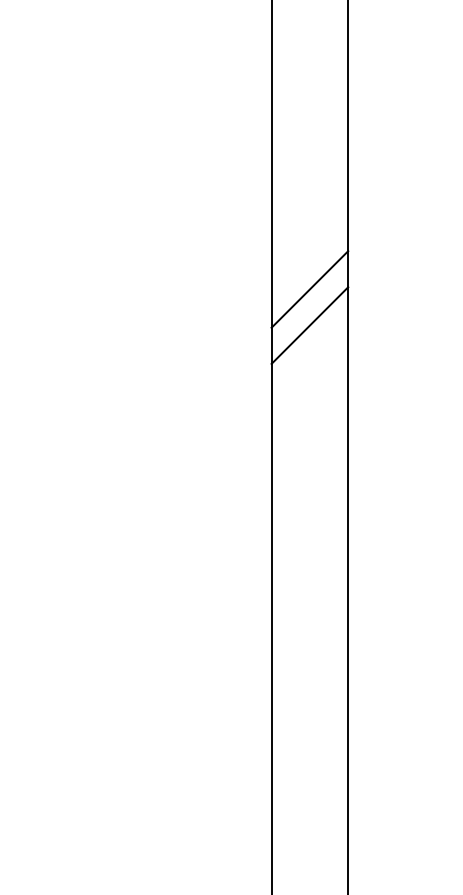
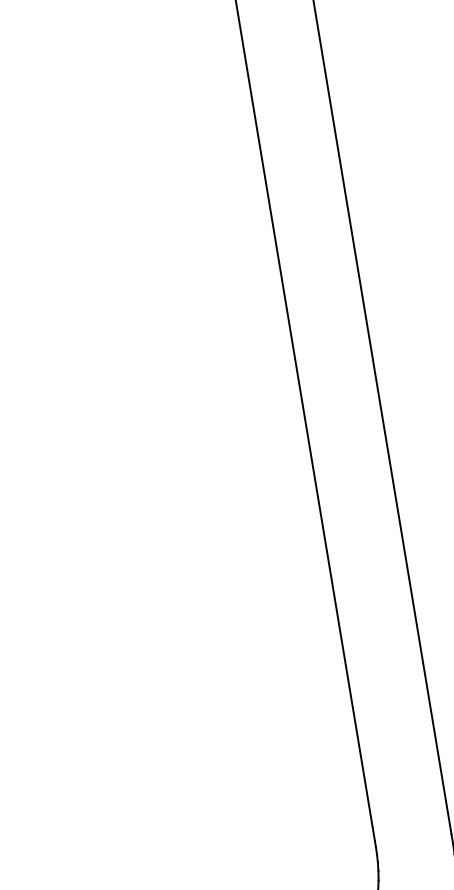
line: (309, 289) -> (309, 210), removed
line: (309, 325) -> (314, 246), removed

